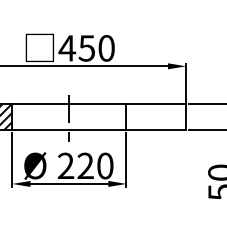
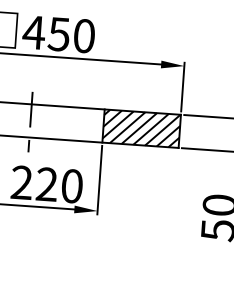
hatch: (156, 117) -> (141, 128), added

